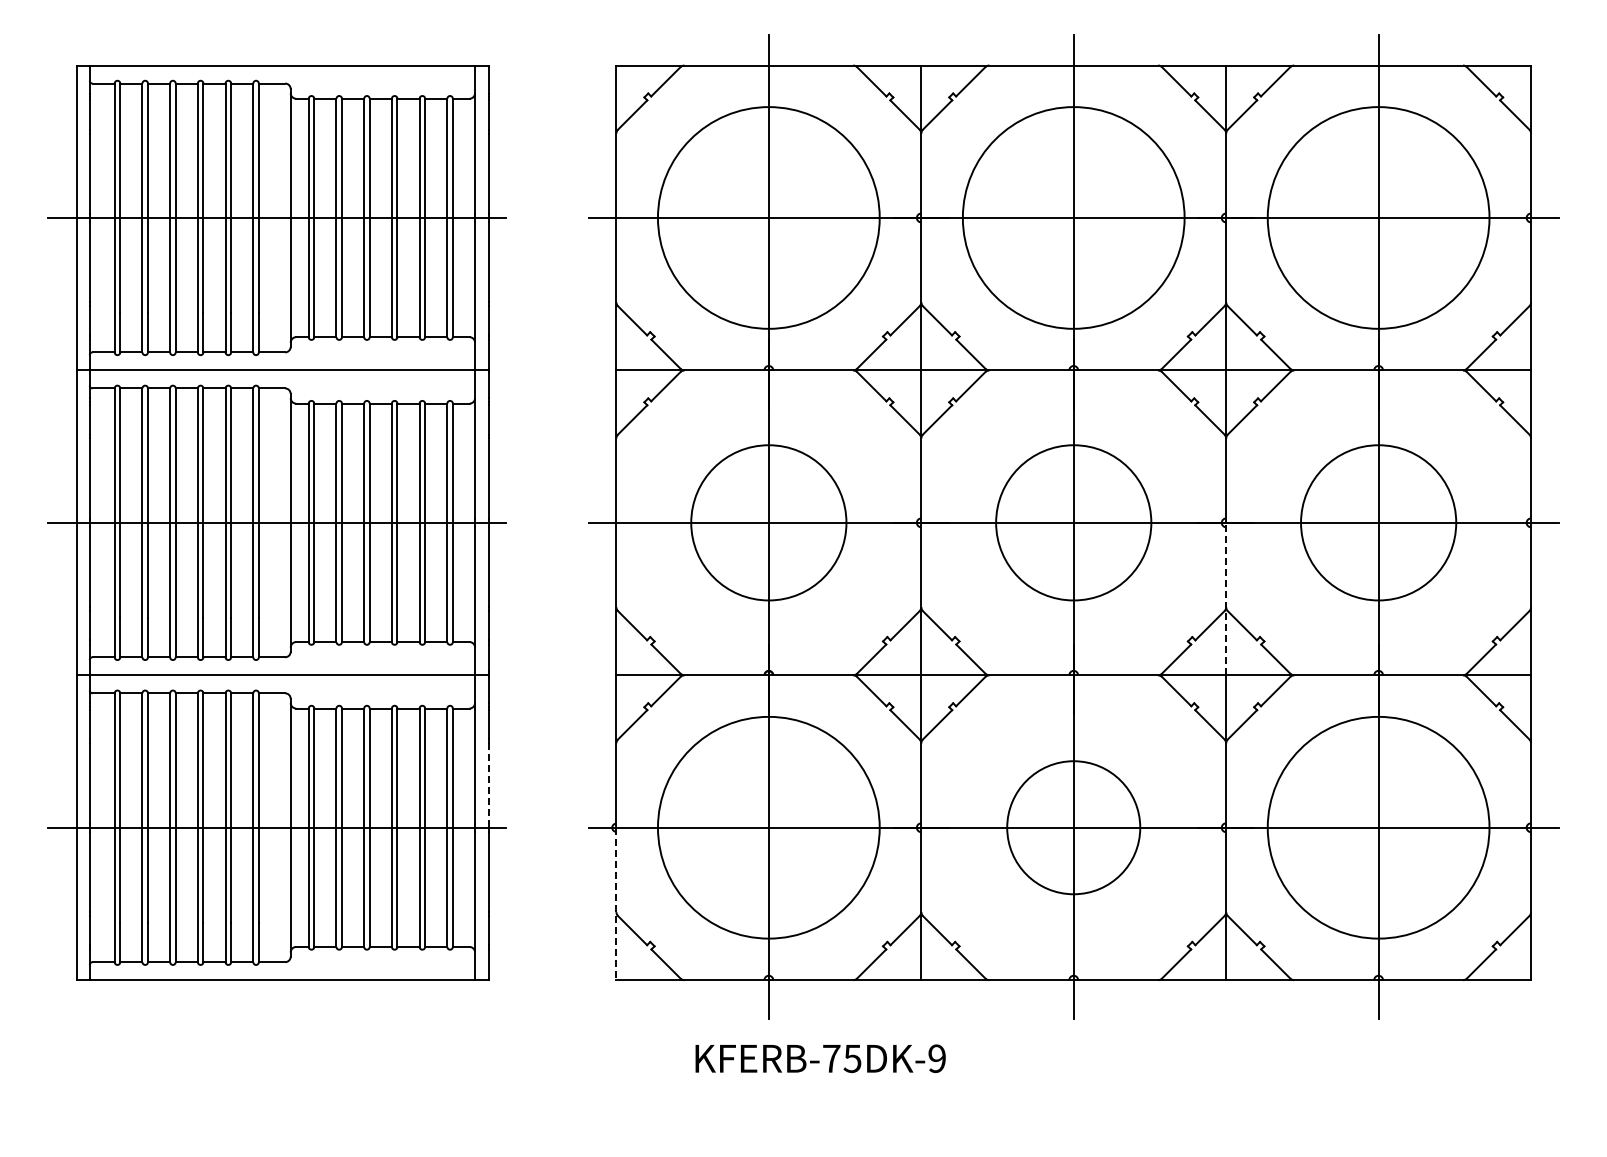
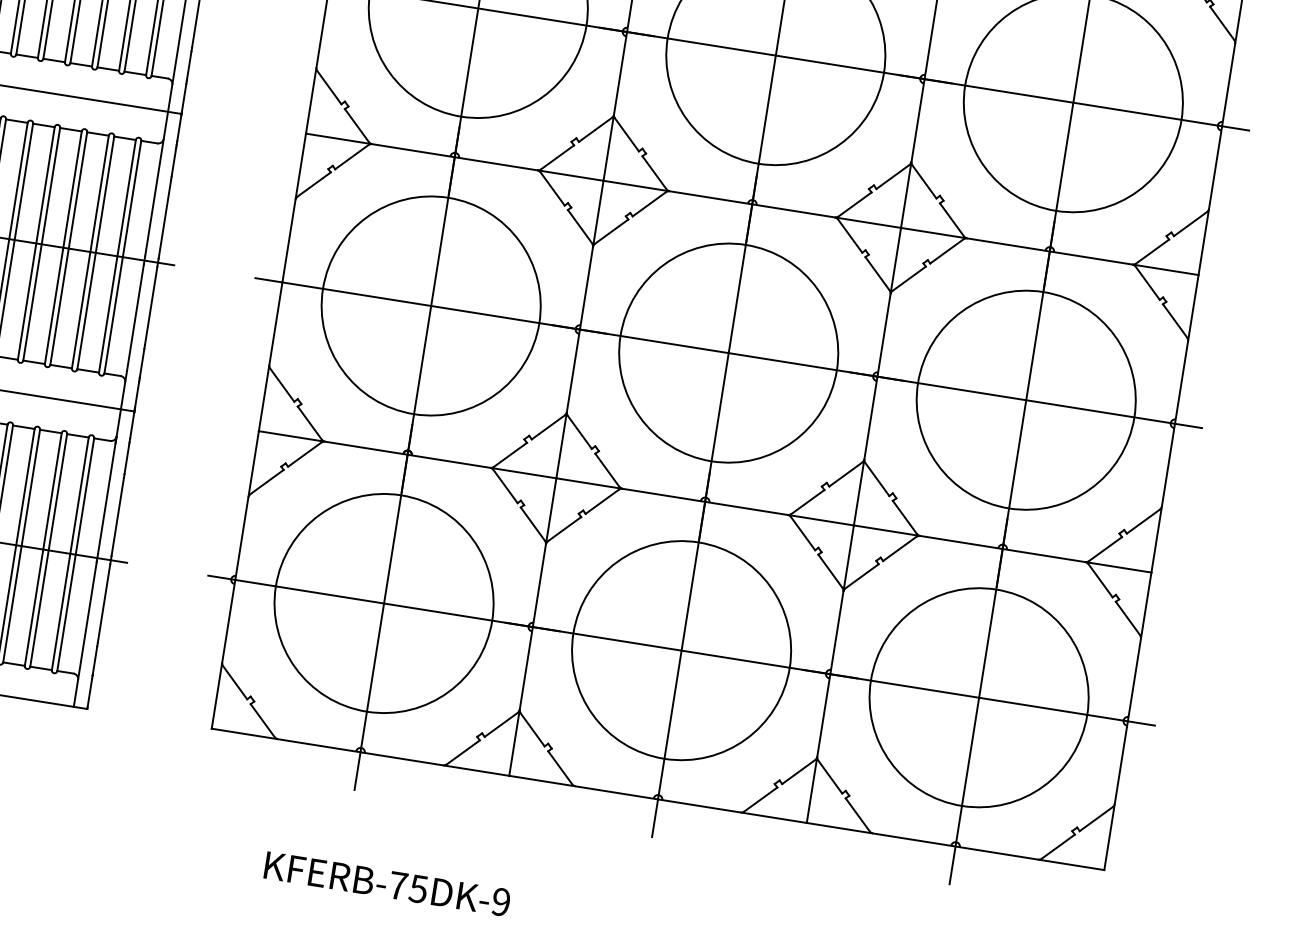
circle: (768, 522) -> (430, 305), size x1.43
circle: (1073, 522) -> (728, 352), size x1.43
circle: (1378, 522) -> (1026, 399), size x1.43
line: (1226, 598) -> (866, 450), dashed -> solid
line: (488, 783) -> (117, 517), dashed -> solid
circle: (1073, 827) -> (681, 650), size x1.67
line: (616, 904) -> (223, 654), dashed -> solid
text: (820, 1058) -> (387, 883), moved

